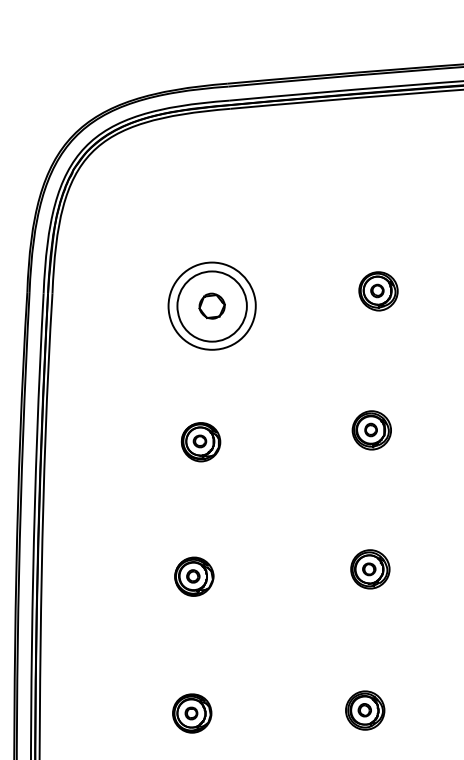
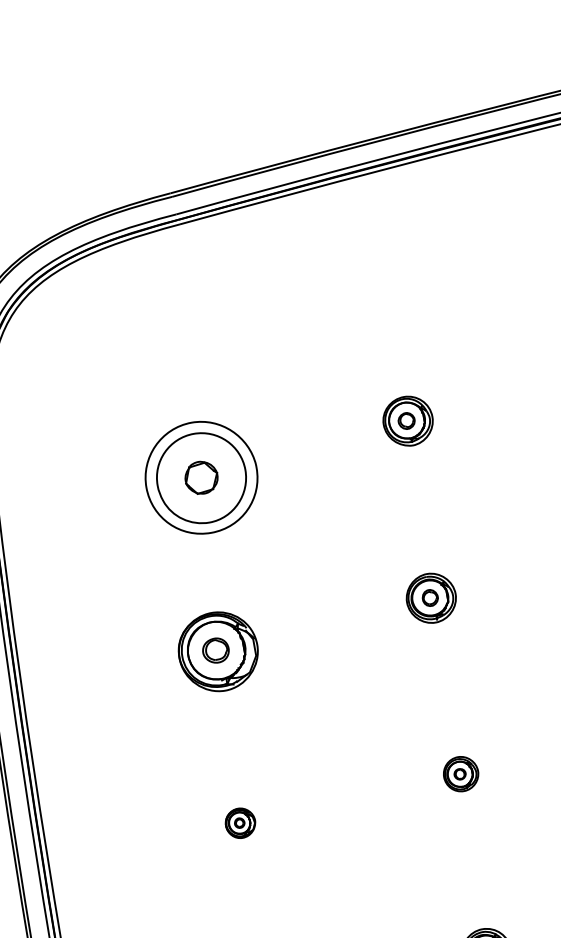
part: (200, 442) -> (217, 652), size x1.6
part: (370, 569) -> (461, 774), size x0.7
part: (194, 576) -> (240, 823), size x0.6

